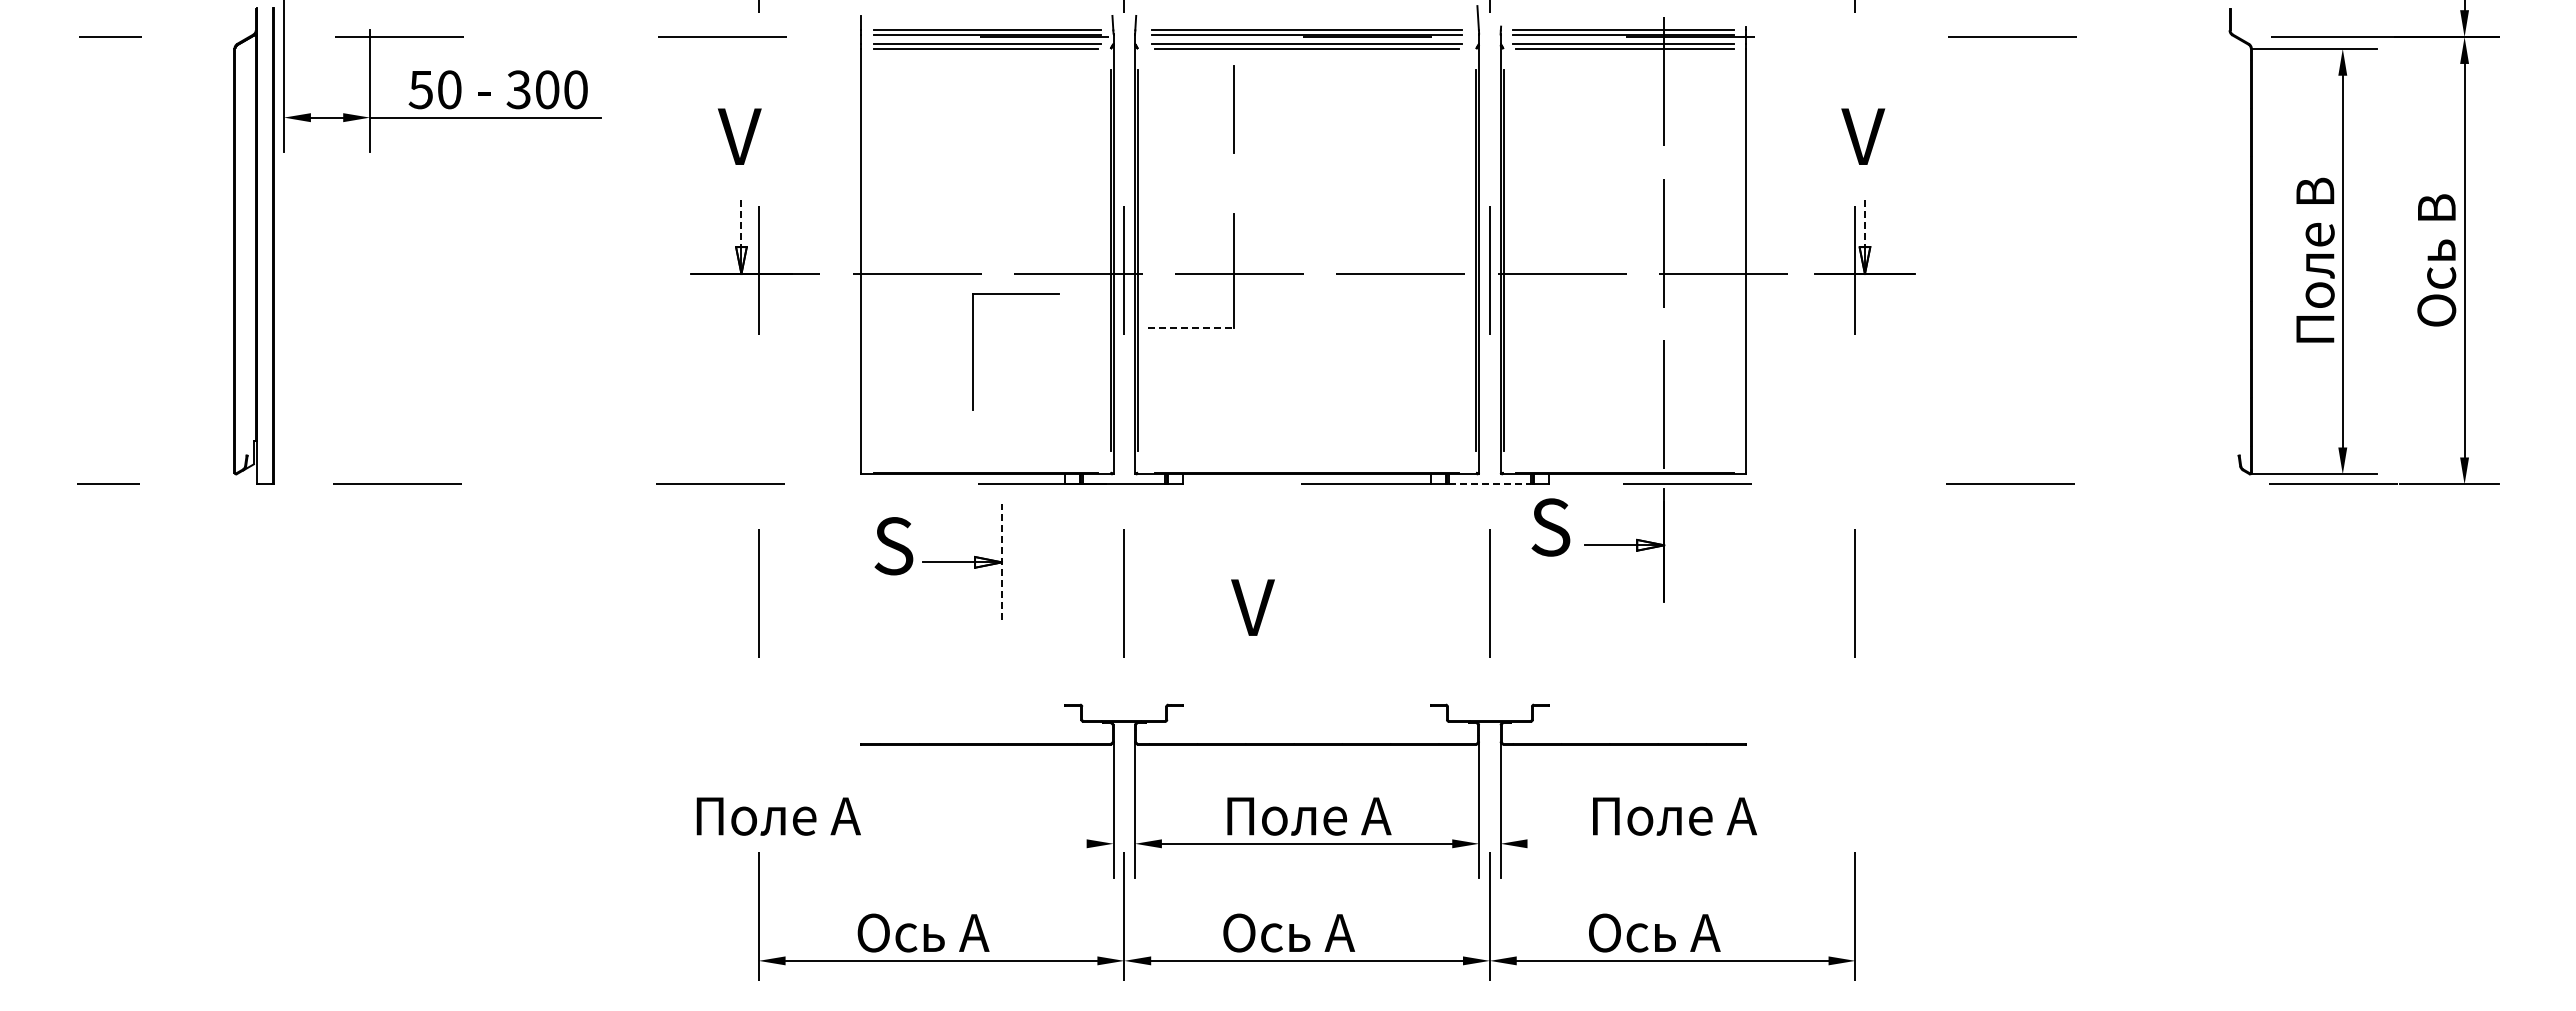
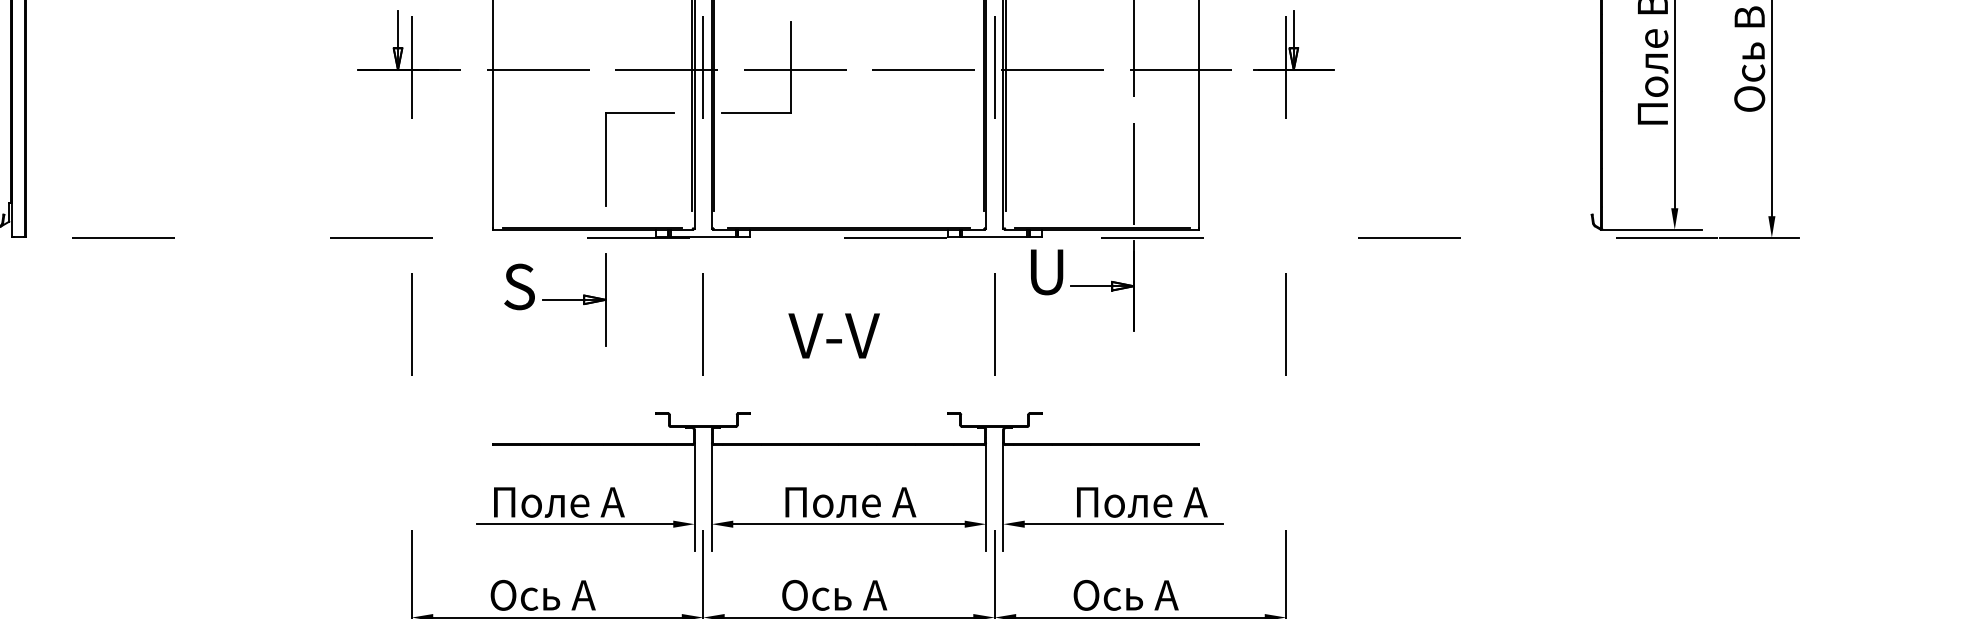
line: (741, 224) -> (398, 30), dashed -> solid
line: (1864, 224) -> (1293, 30), dashed -> solid
line: (1191, 328) -> (756, 113), dashed -> solid
part: (973, 351) -> (606, 158), moved
line: (1489, 483) -> (994, 236), dashed -> solid
text: (1553, 527) -> (1045, 272), S -> U
line: (1001, 561) -> (605, 299), dashed -> solid
text: (1311, 607) -> (852, 335), V -> V-V
text: (778, 816) -> (559, 502), moved
line: (963, 843) -> (575, 523), added
line: (1651, 843) -> (1123, 523), added

